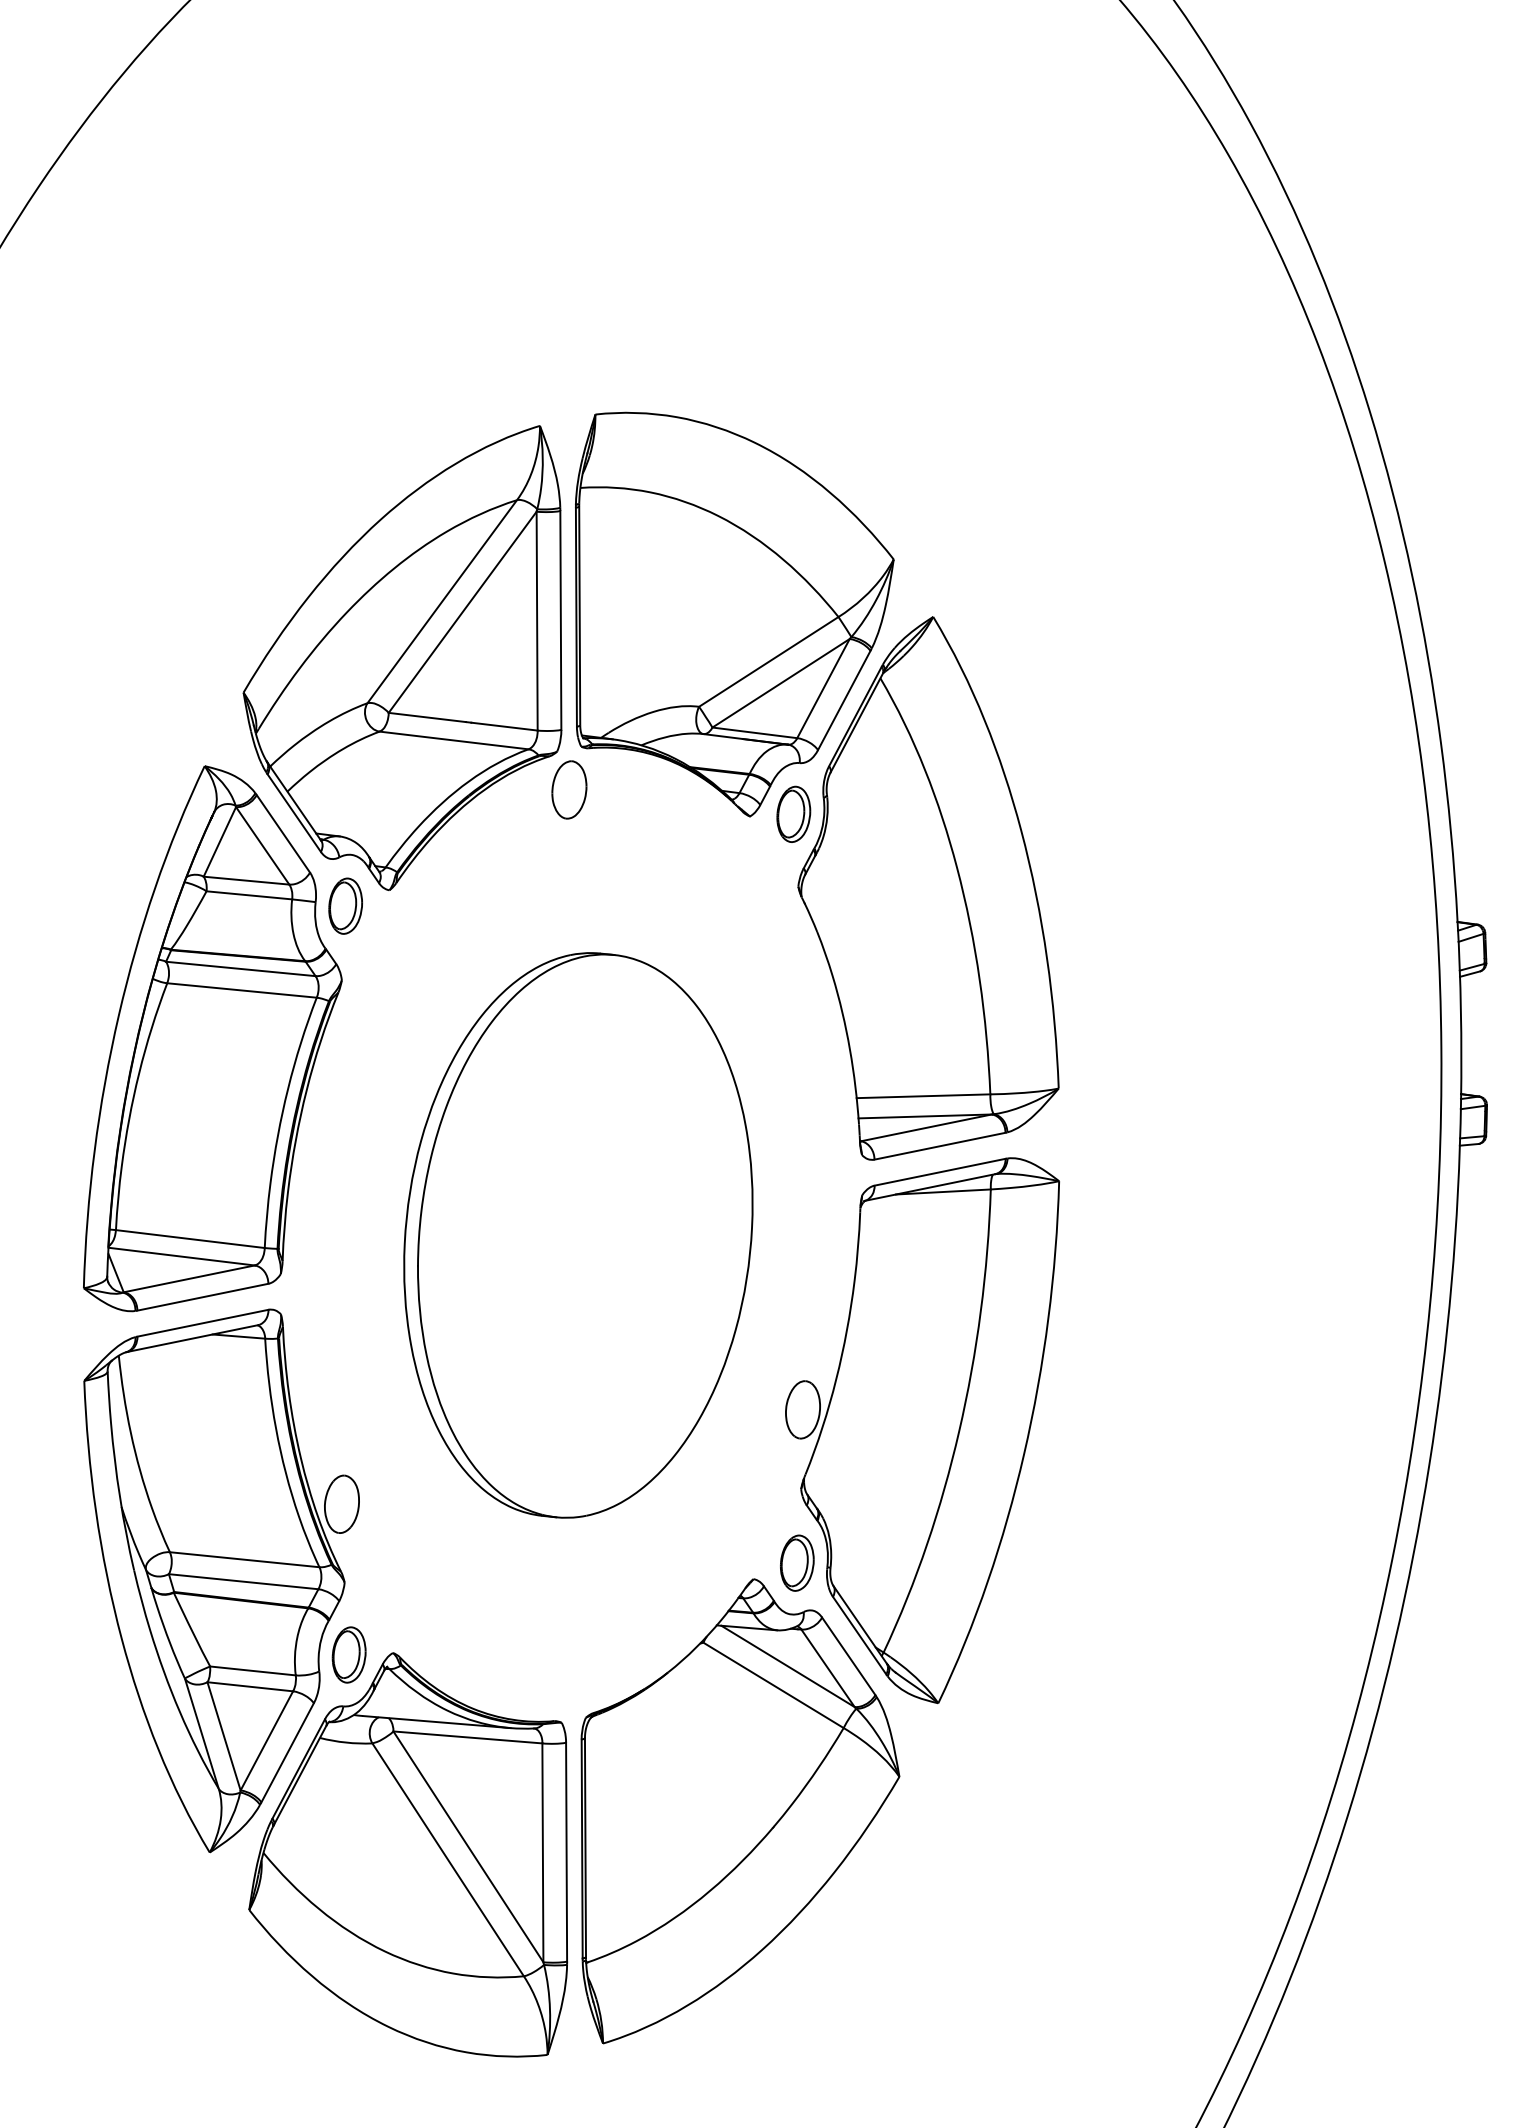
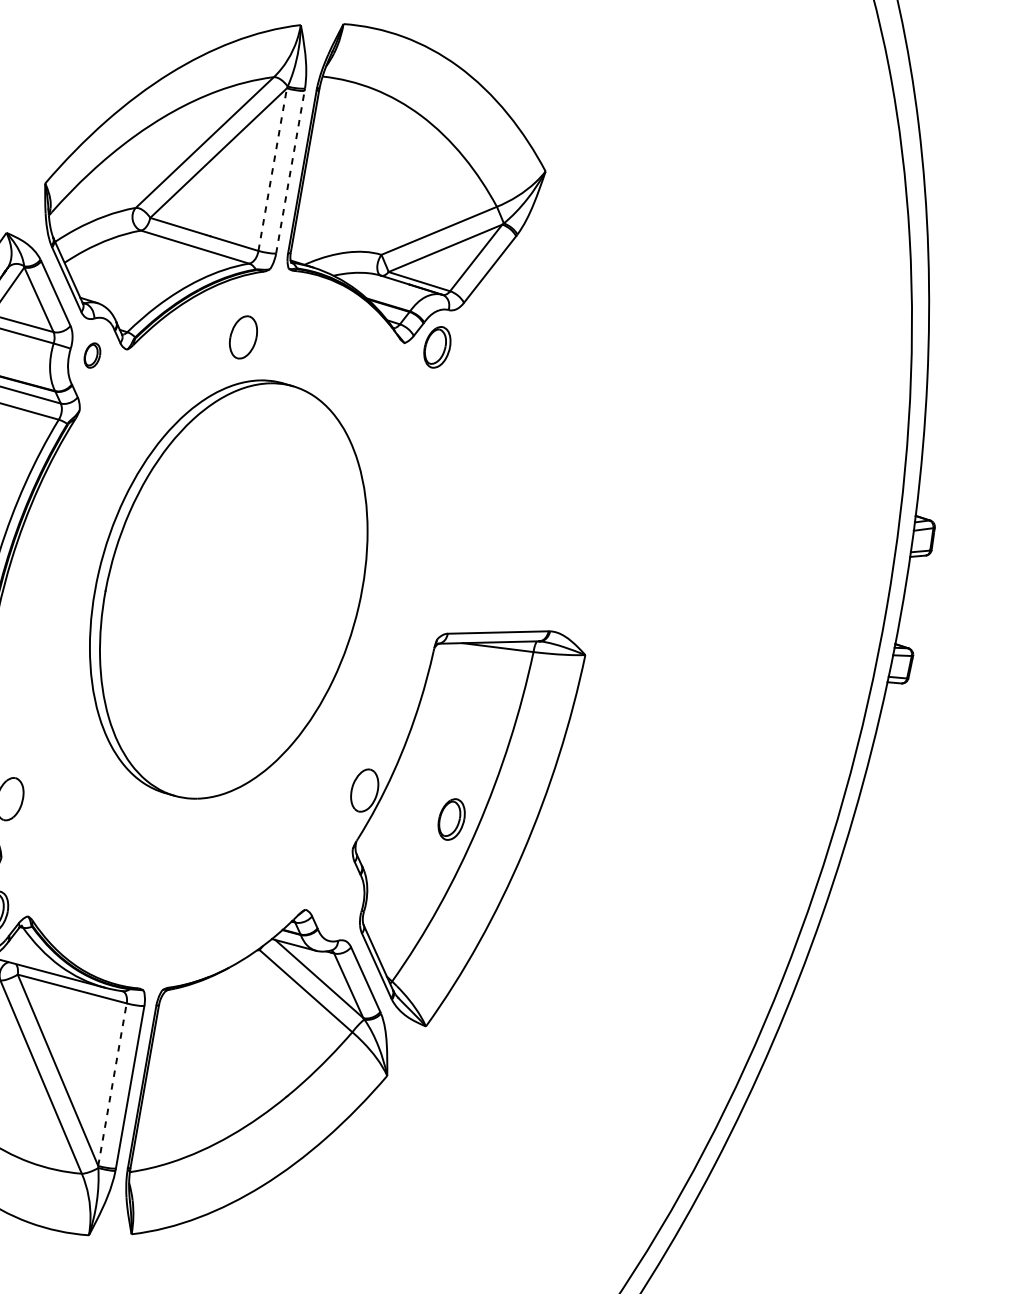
line: (560, 619) -> (290, 171), solid -> dashed
line: (537, 620) -> (273, 169), solid -> dashed
part: (569, 789) -> (243, 337), moved
part: (928, 888) -> (527, 420), removed
part: (345, 905) -> (92, 355), size x0.6
part: (578, 1235) -> (228, 589), moved
part: (797, 1562) -> (451, 819), moved
line: (542, 1852) -> (112, 1084), solid -> dashed

